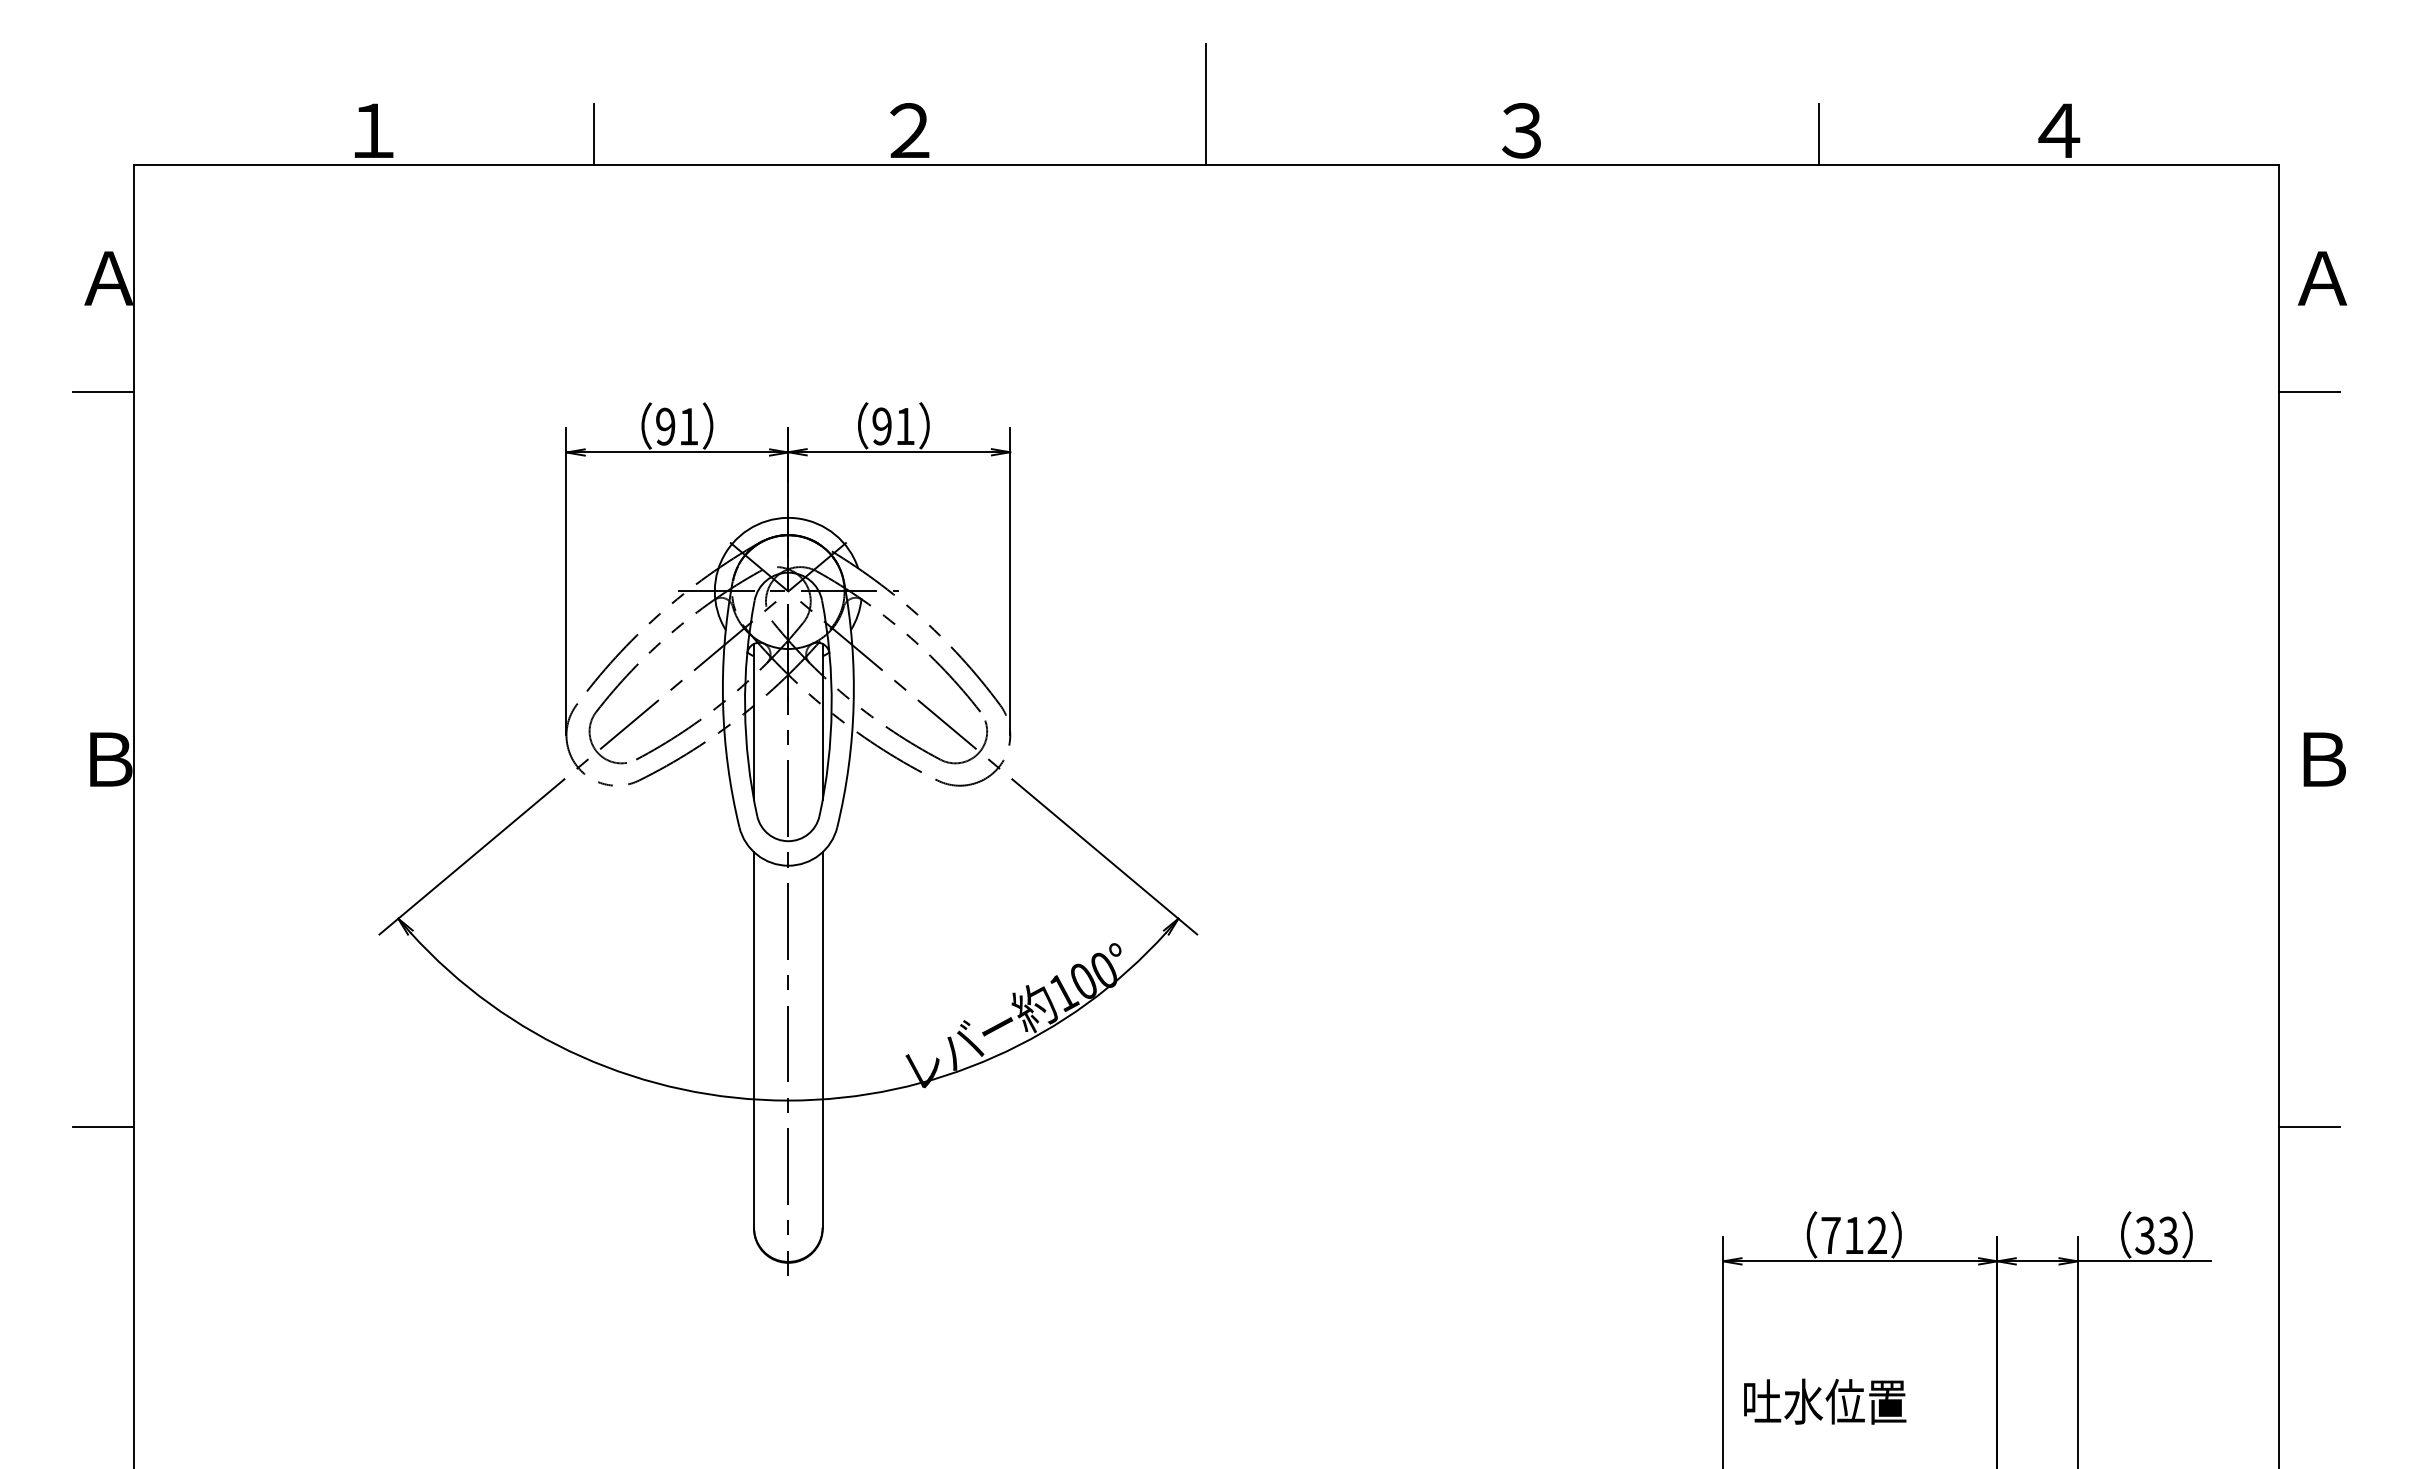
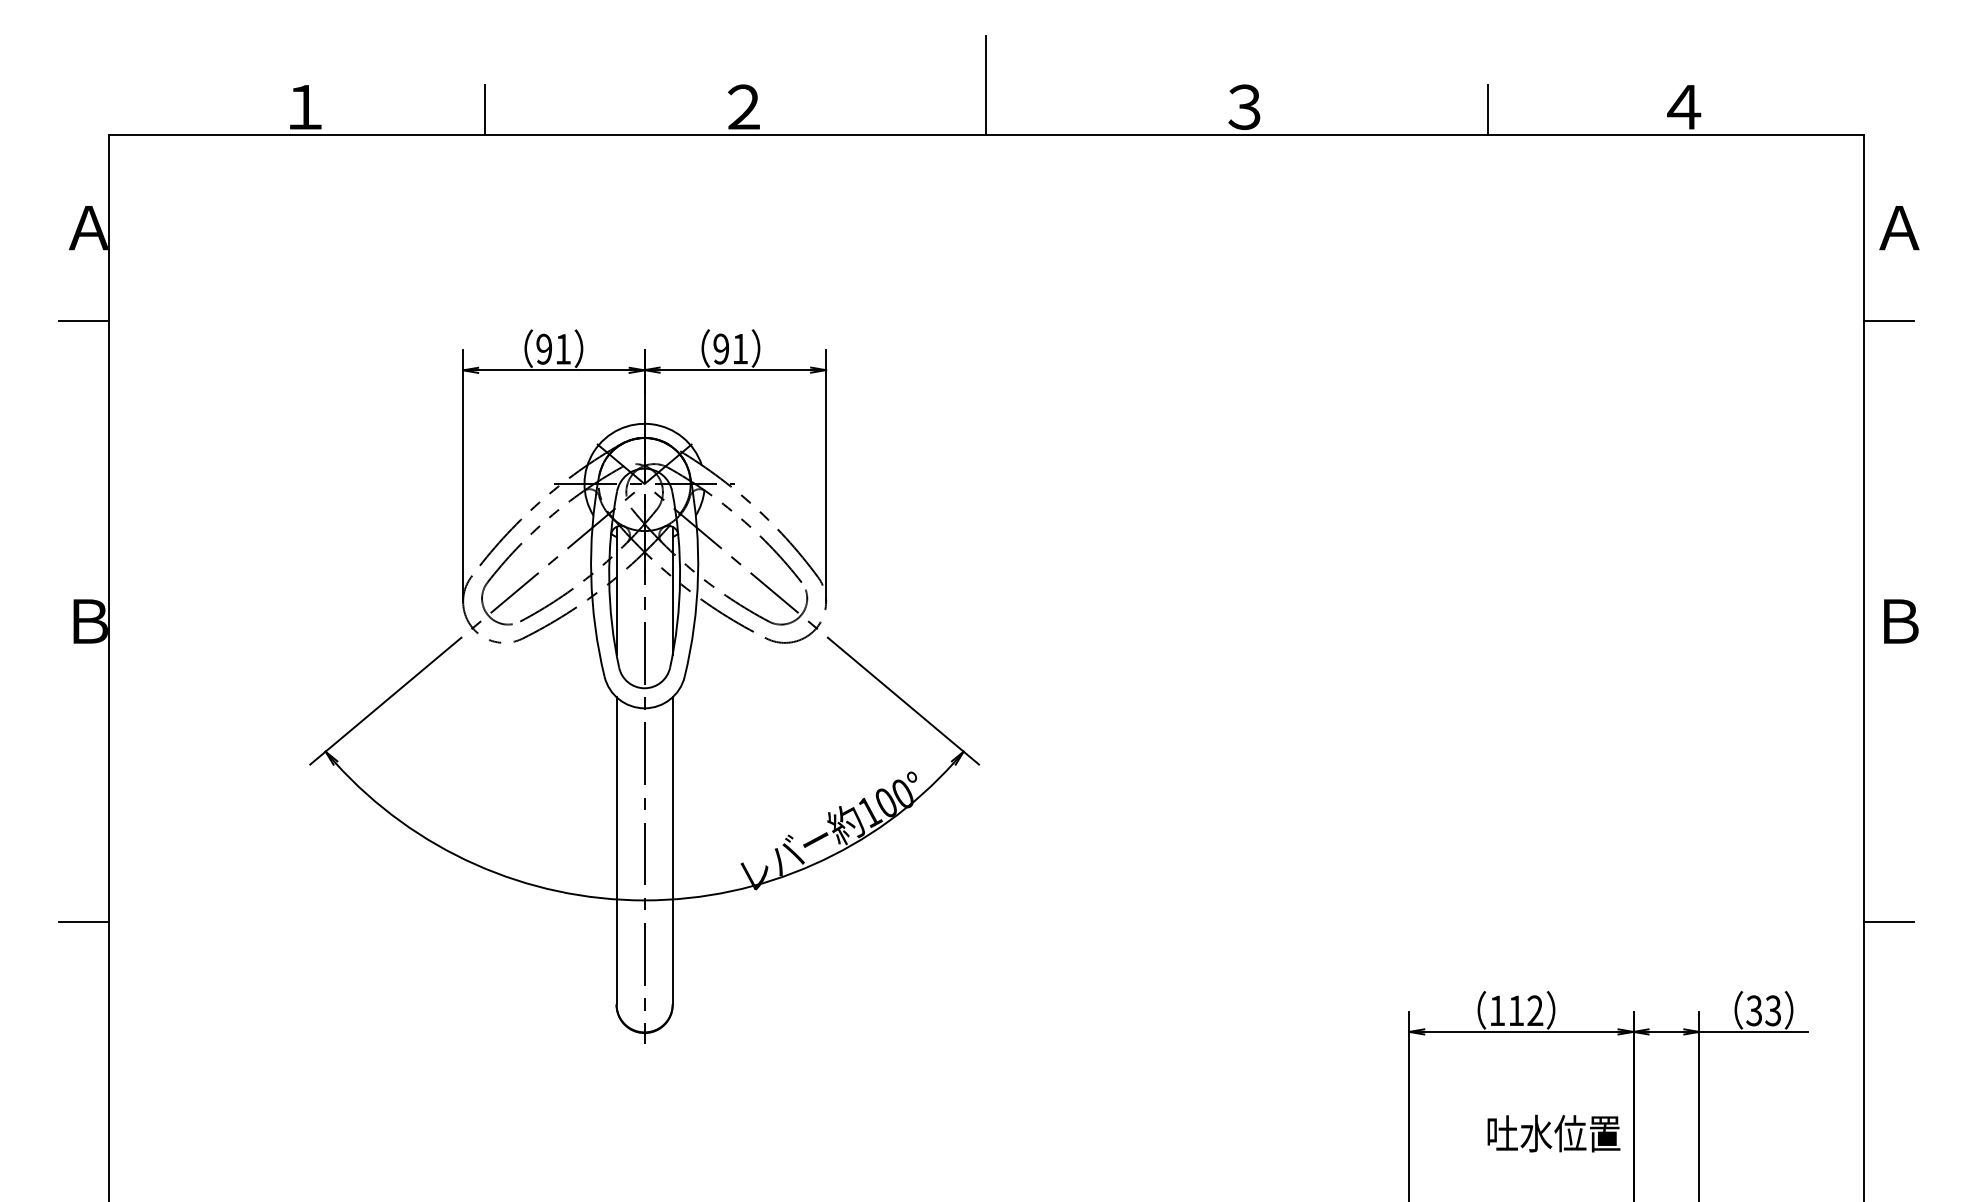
text: (1830, 1235) -> (1497, 1010), 712 -> 112
text: (1825, 1401) -> (1554, 1133), moved

